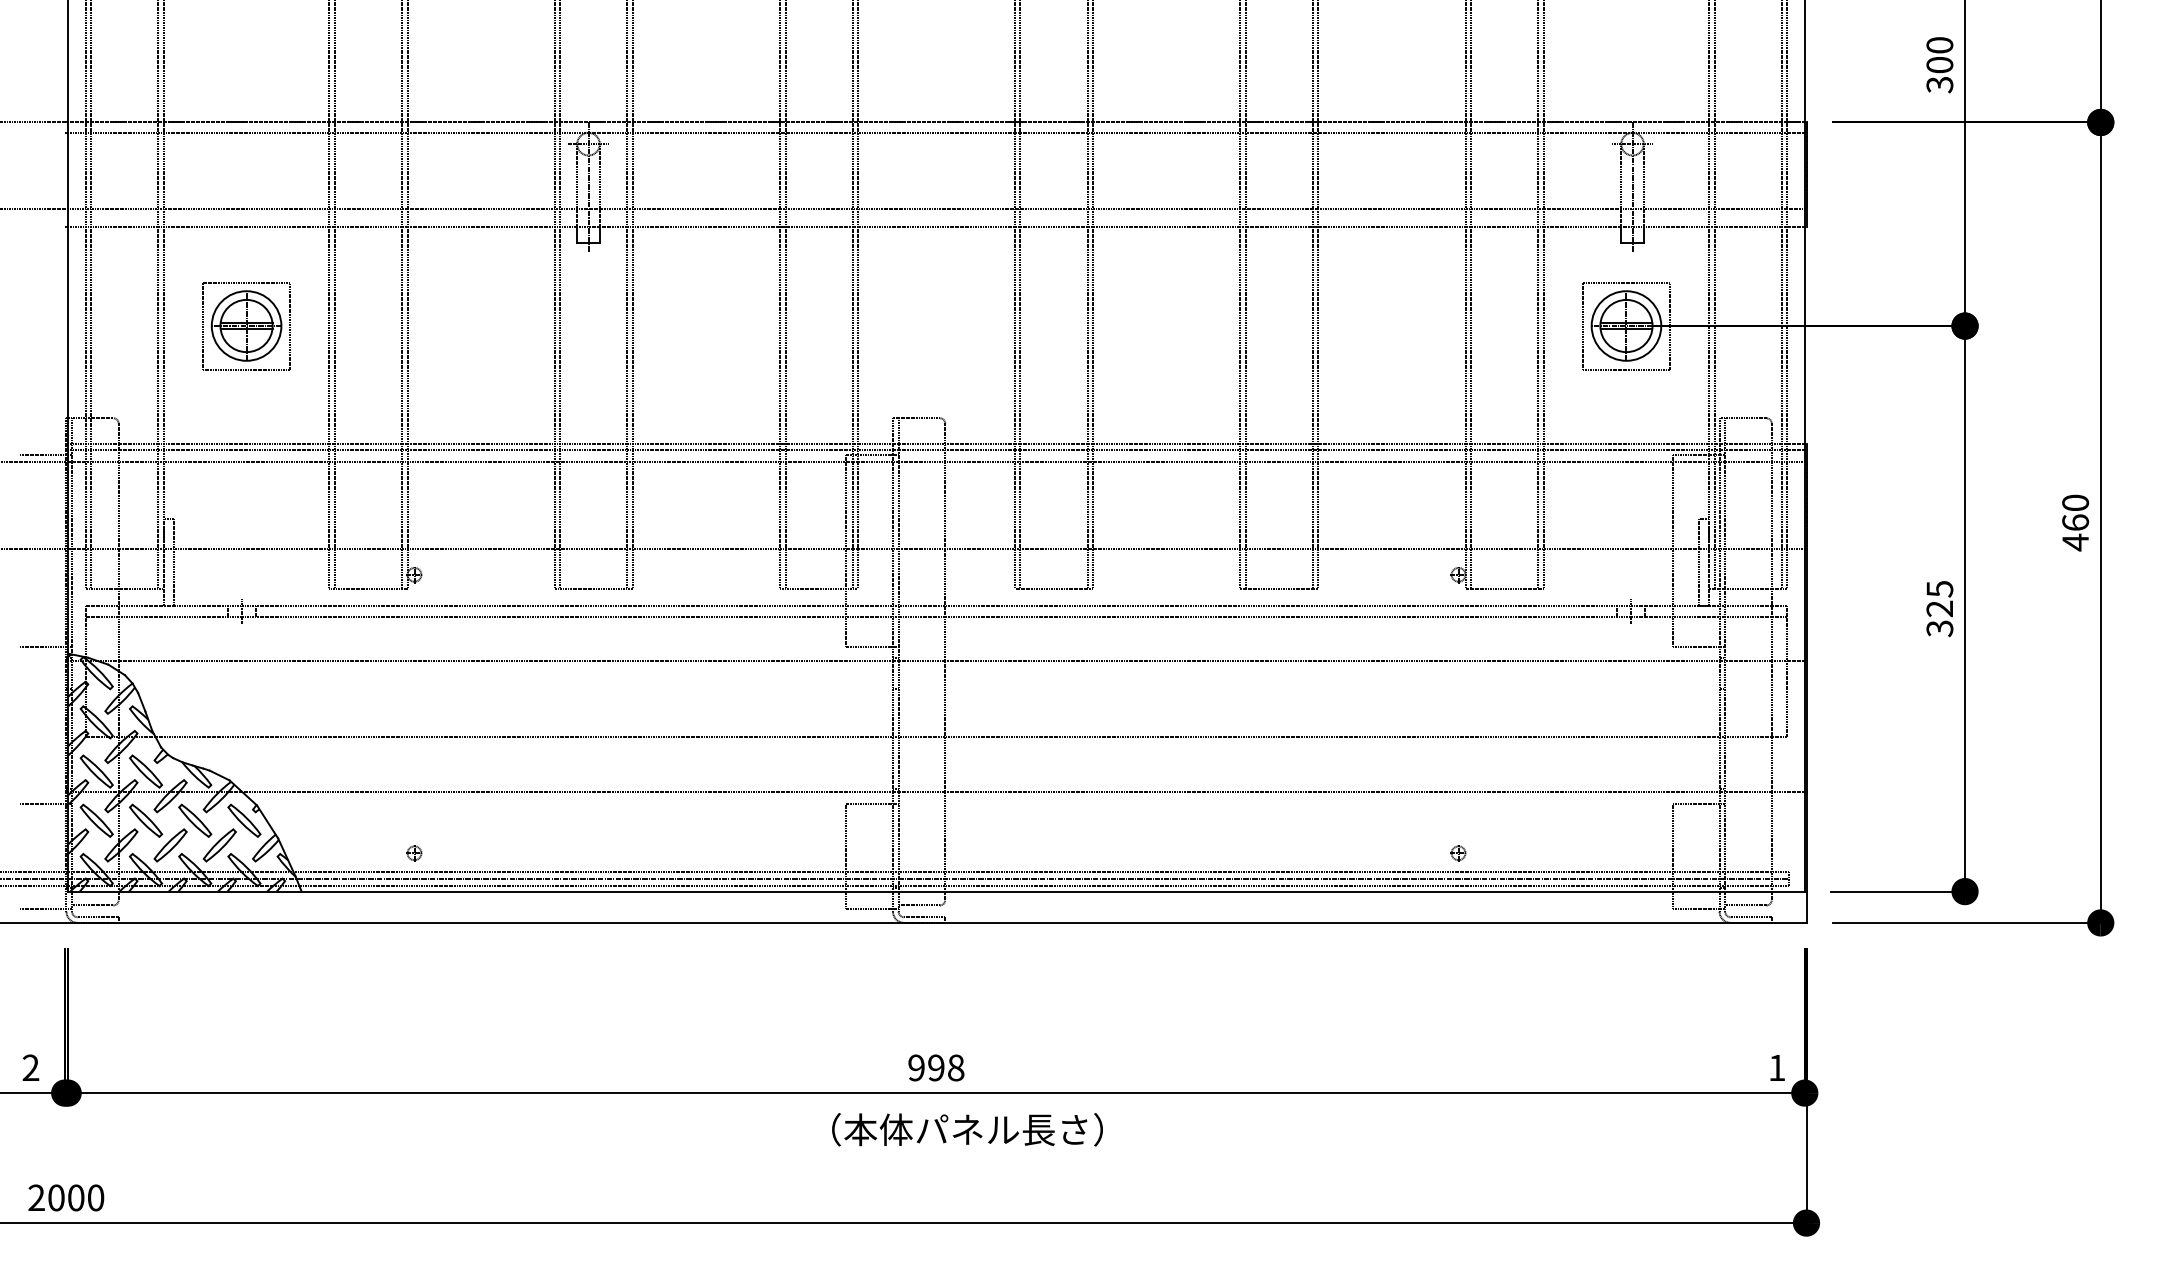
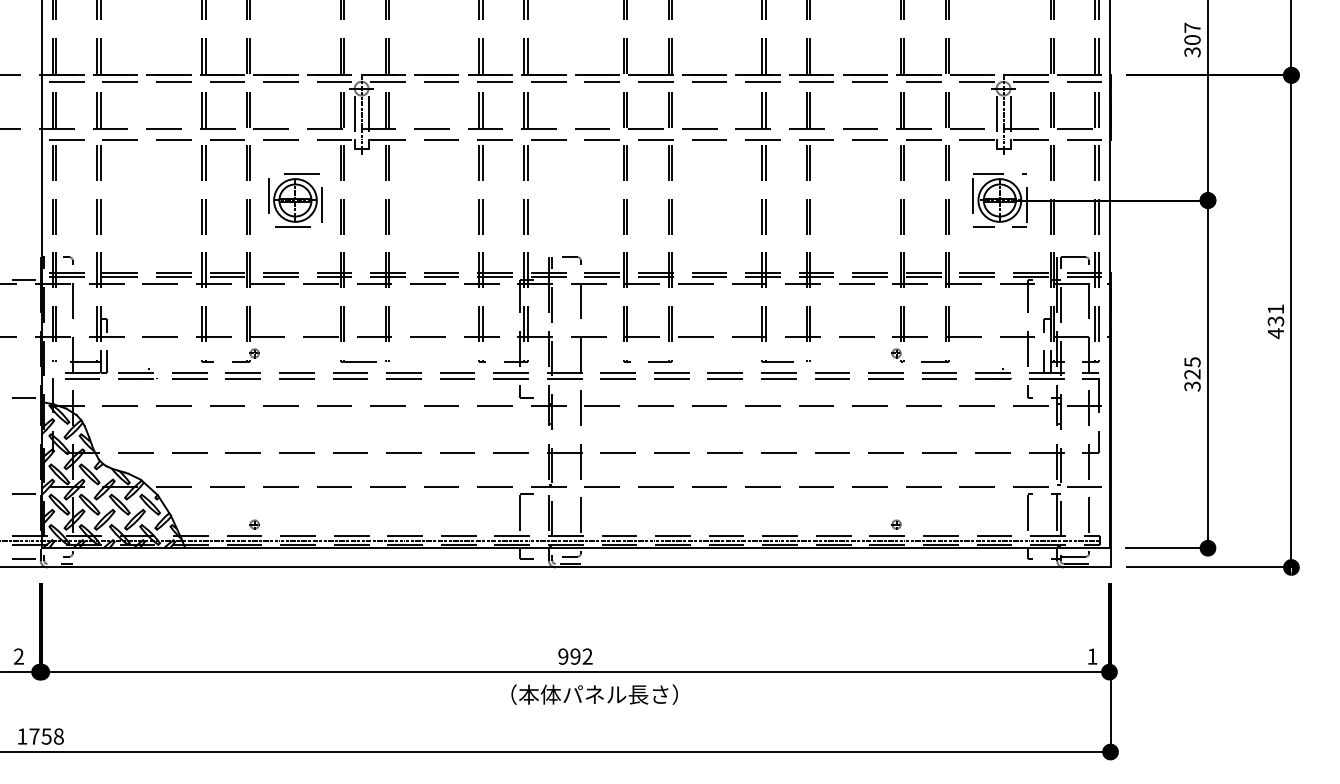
text: (1939, 44) -> (1192, 27), 300 -> 307
part: (246, 326) -> (295, 200), moved
text: (2074, 513) -> (1275, 315), 460 -> 431
text: (955, 1067) -> (587, 656), 998 -> 992
text: (66, 1197) -> (40, 736), 2000 -> 1758

